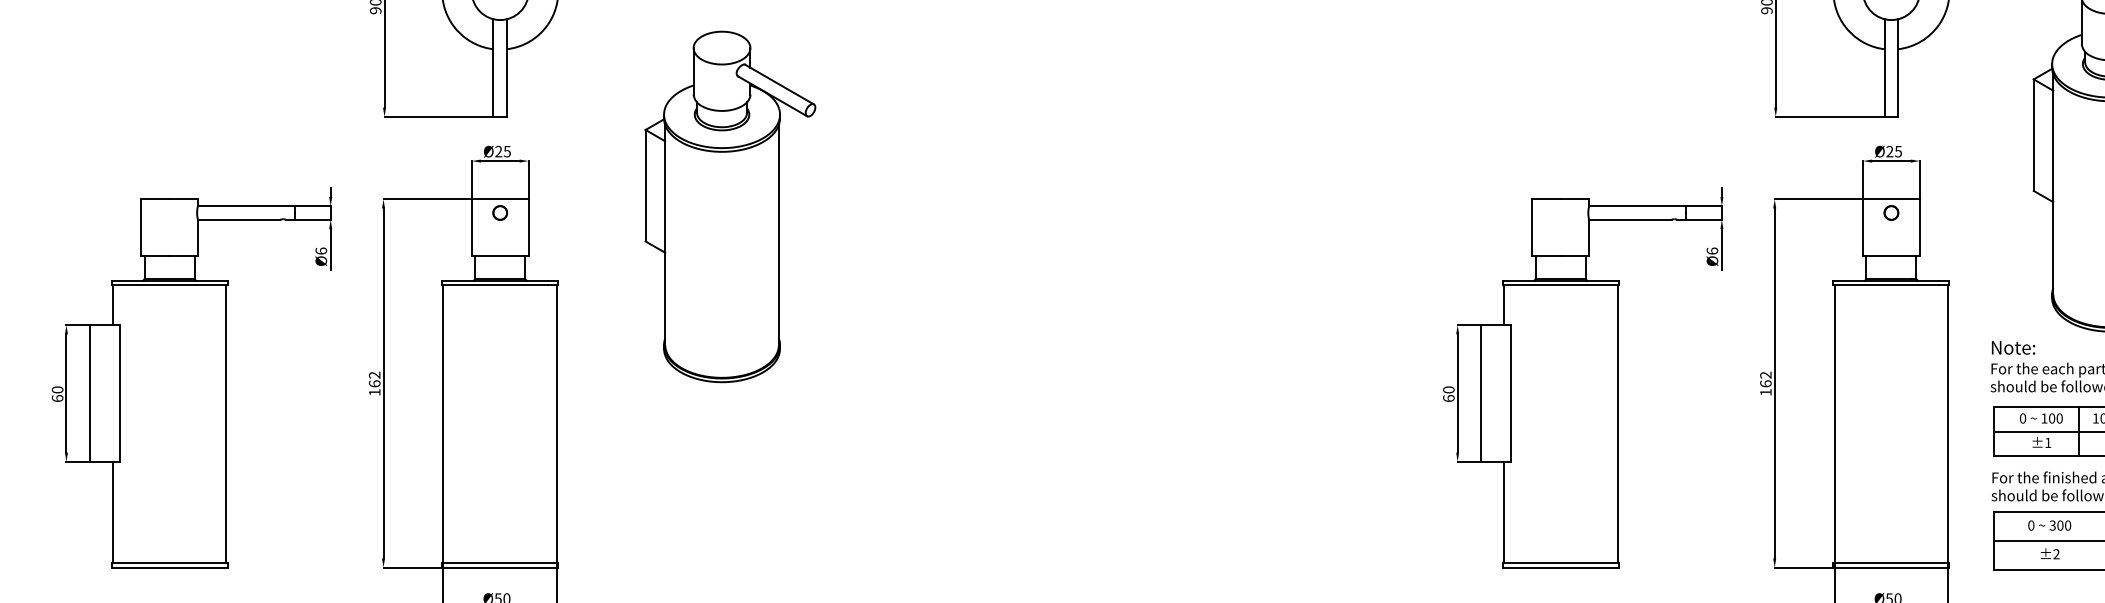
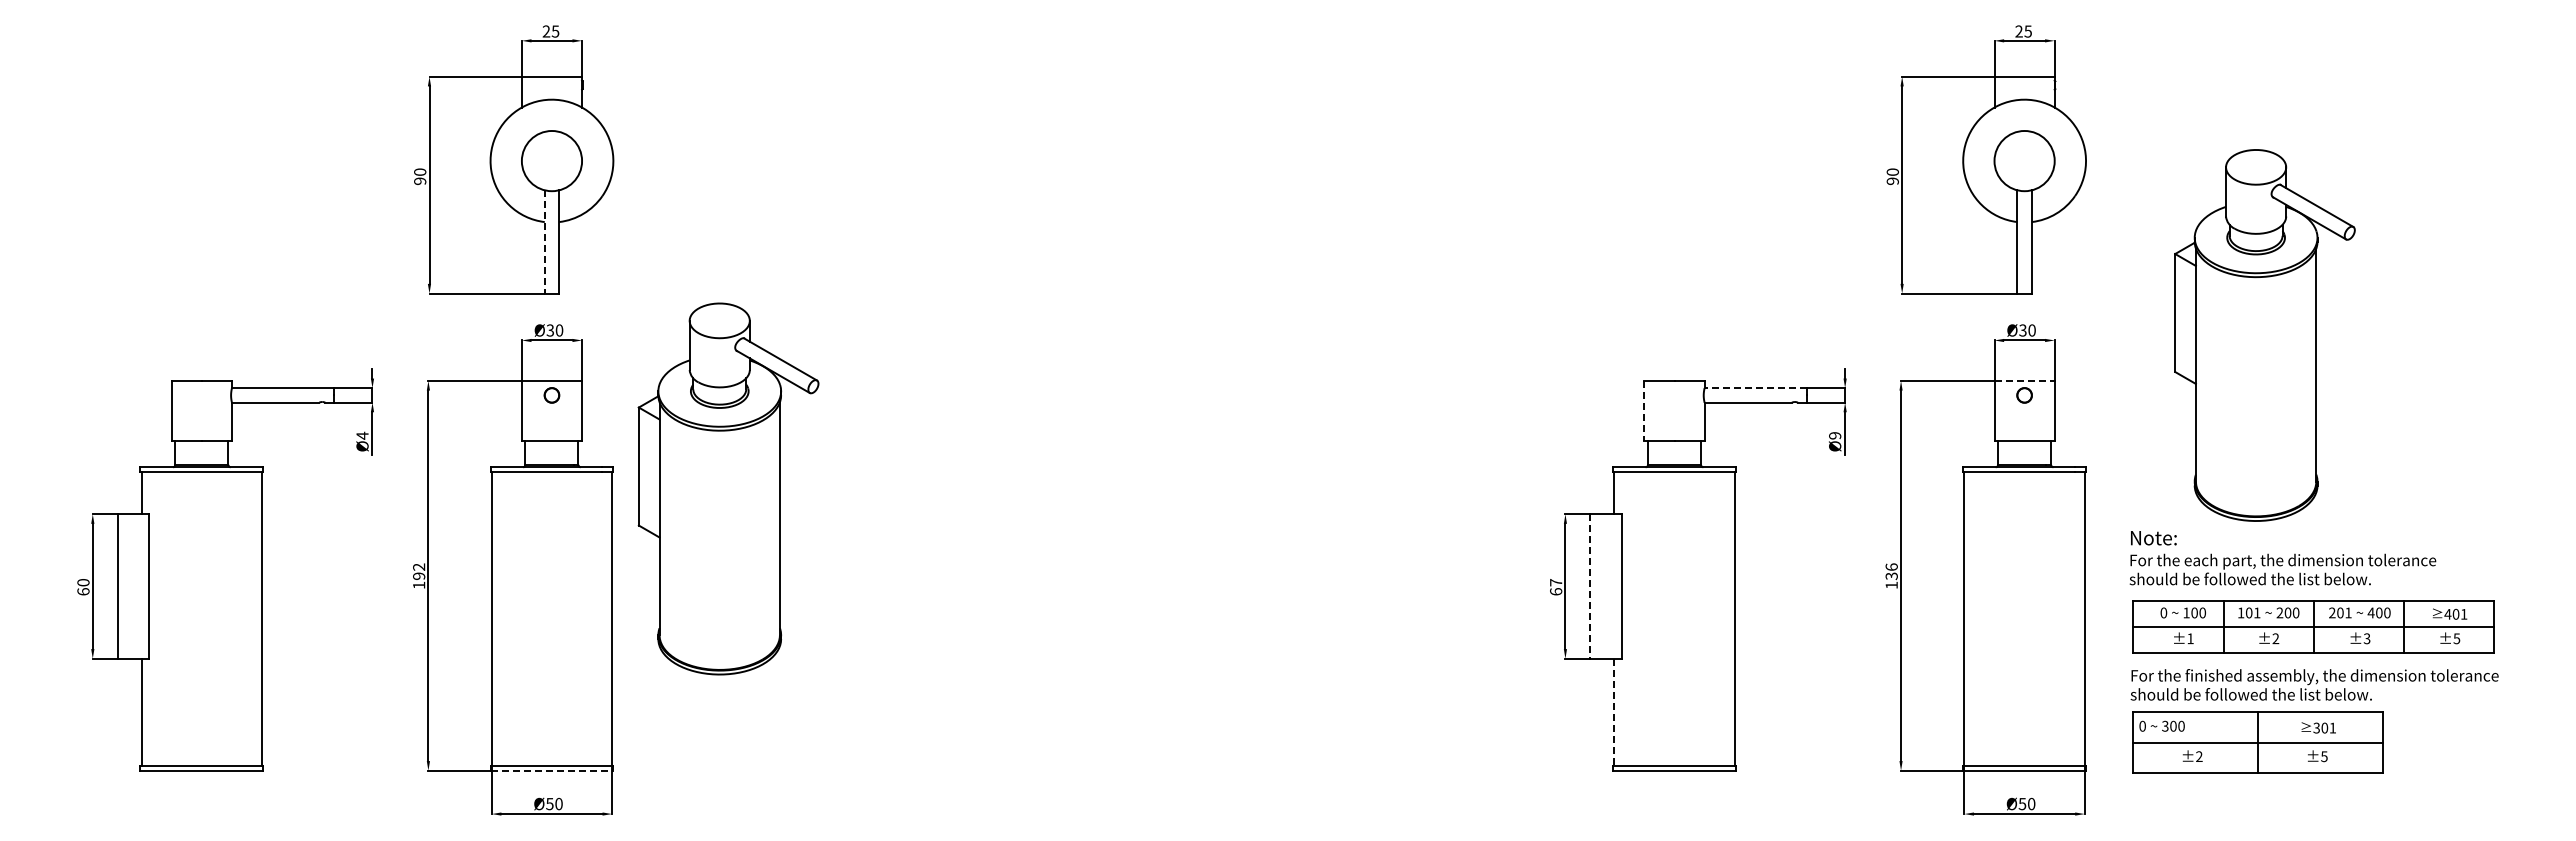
line: (493, 67) -> (544, 241), solid -> dashed
text: (502, 151) -> (554, 330), Ø25 -> Ø30
text: (1894, 151) -> (2027, 330), Ø25 -> Ø30
line: (1892, 198) -> (2025, 380), solid -> dashed
part: (730, 206) -> (728, 488), moved
line: (1637, 206) -> (1755, 388), solid -> dashed
line: (1532, 228) -> (1644, 411), solid -> dashed
text: (321, 250) -> (362, 435), Ø6 -> Ø4
text: (1712, 250) -> (1835, 435), Ø6 -> Ø9
text: (1765, 379) -> (1891, 571), 162 -> 136
text: (375, 383) -> (419, 575), 162 -> 192
text: (1449, 389) -> (1556, 582), 60 -> 67
line: (1481, 393) -> (1590, 586), solid -> dashed
line: (1504, 512) -> (1614, 712), solid -> dashed
text: (2049, 524) -> (2161, 725), moved
line: (500, 567) -> (552, 770), solid -> dashed

